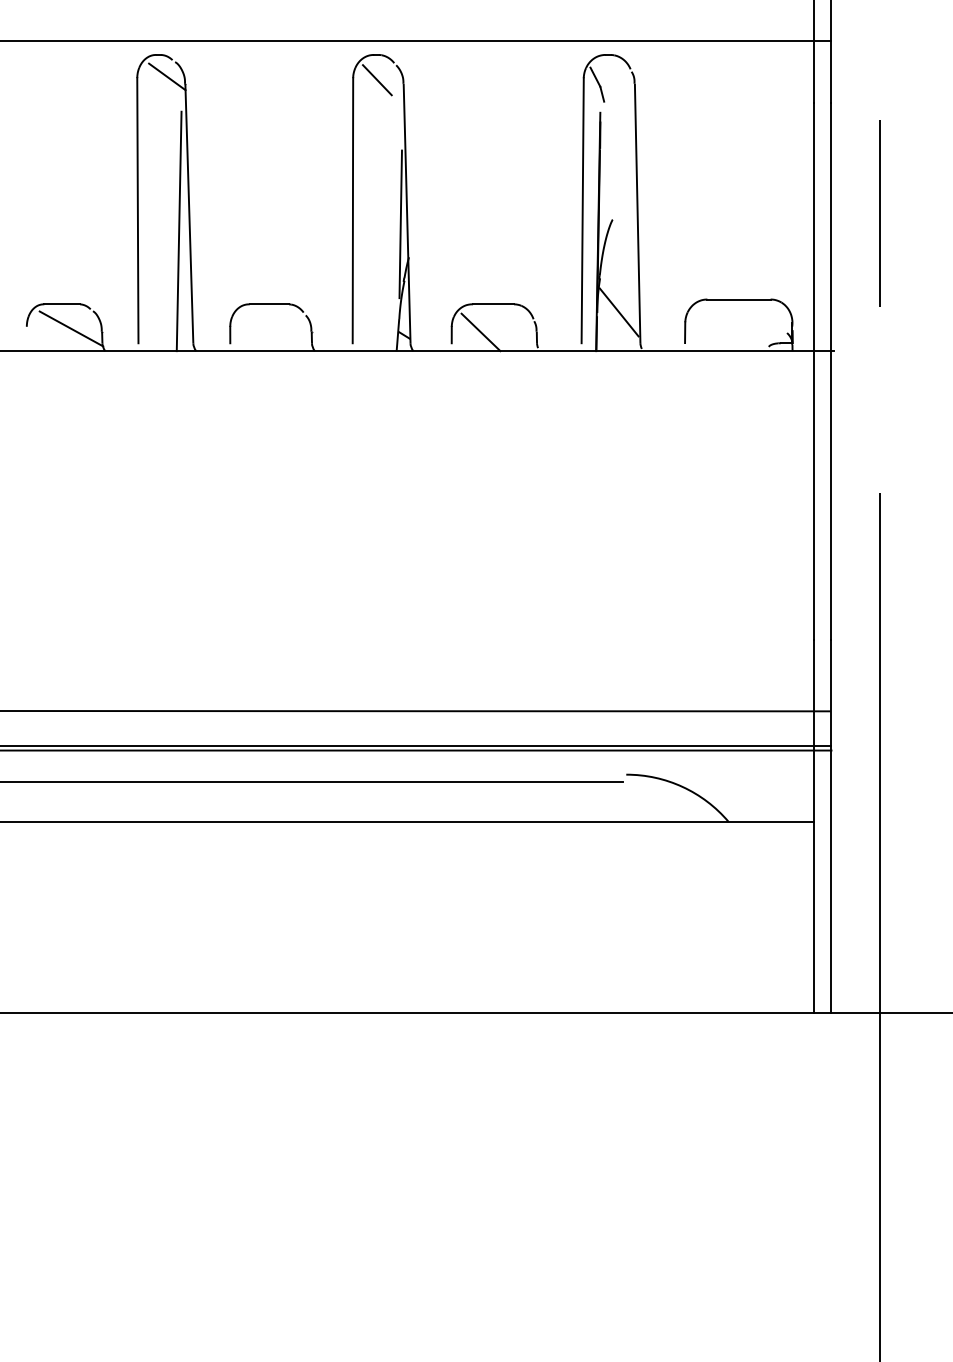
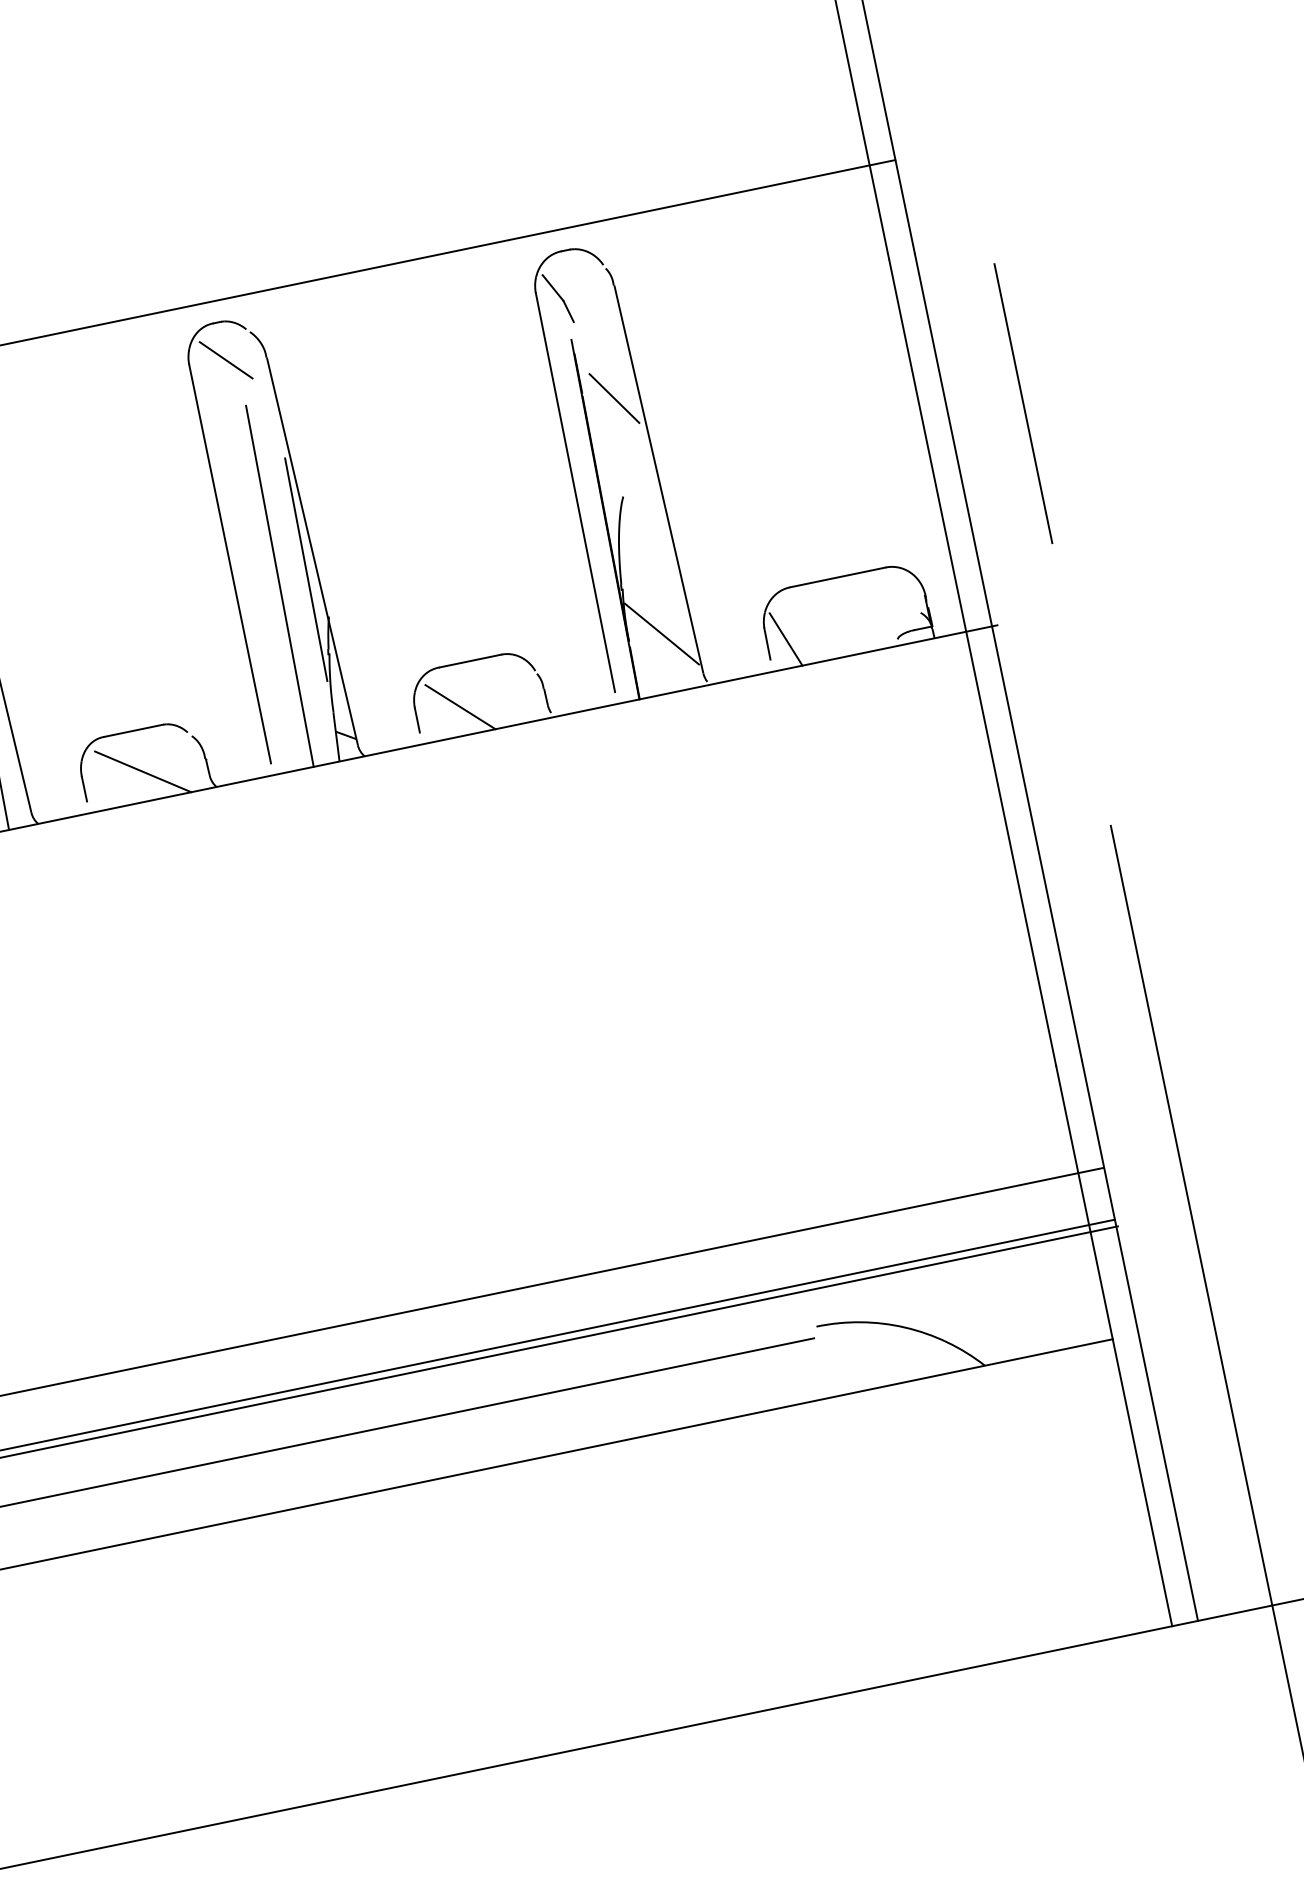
line: (619, 155) -> (613, 398), added
line: (381, 231) -> (279, 586), added
line: (269, 331) -> (142, 771), added
line: (697, 332) -> (785, 639), added

